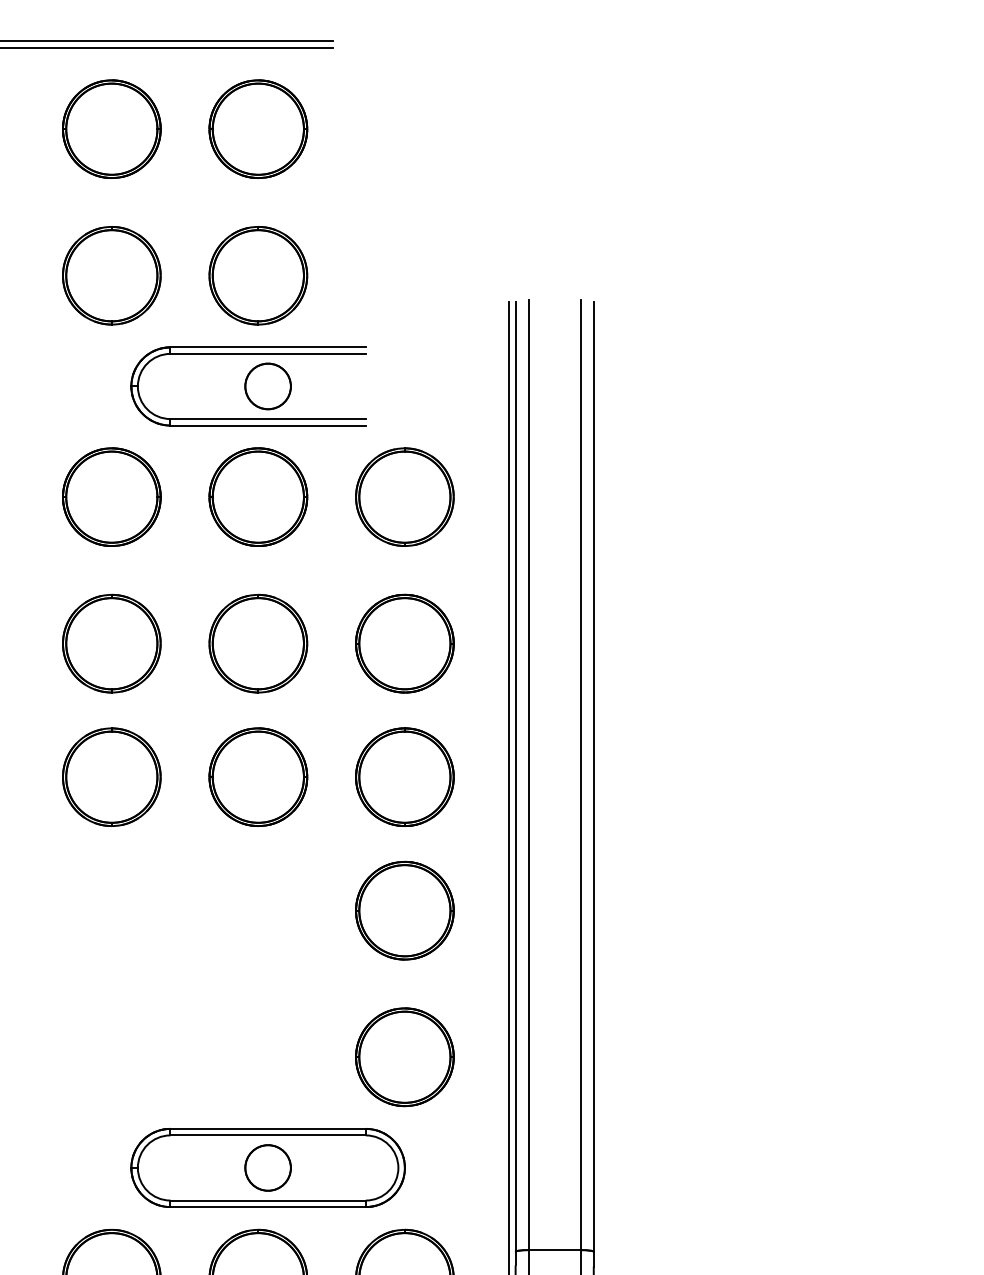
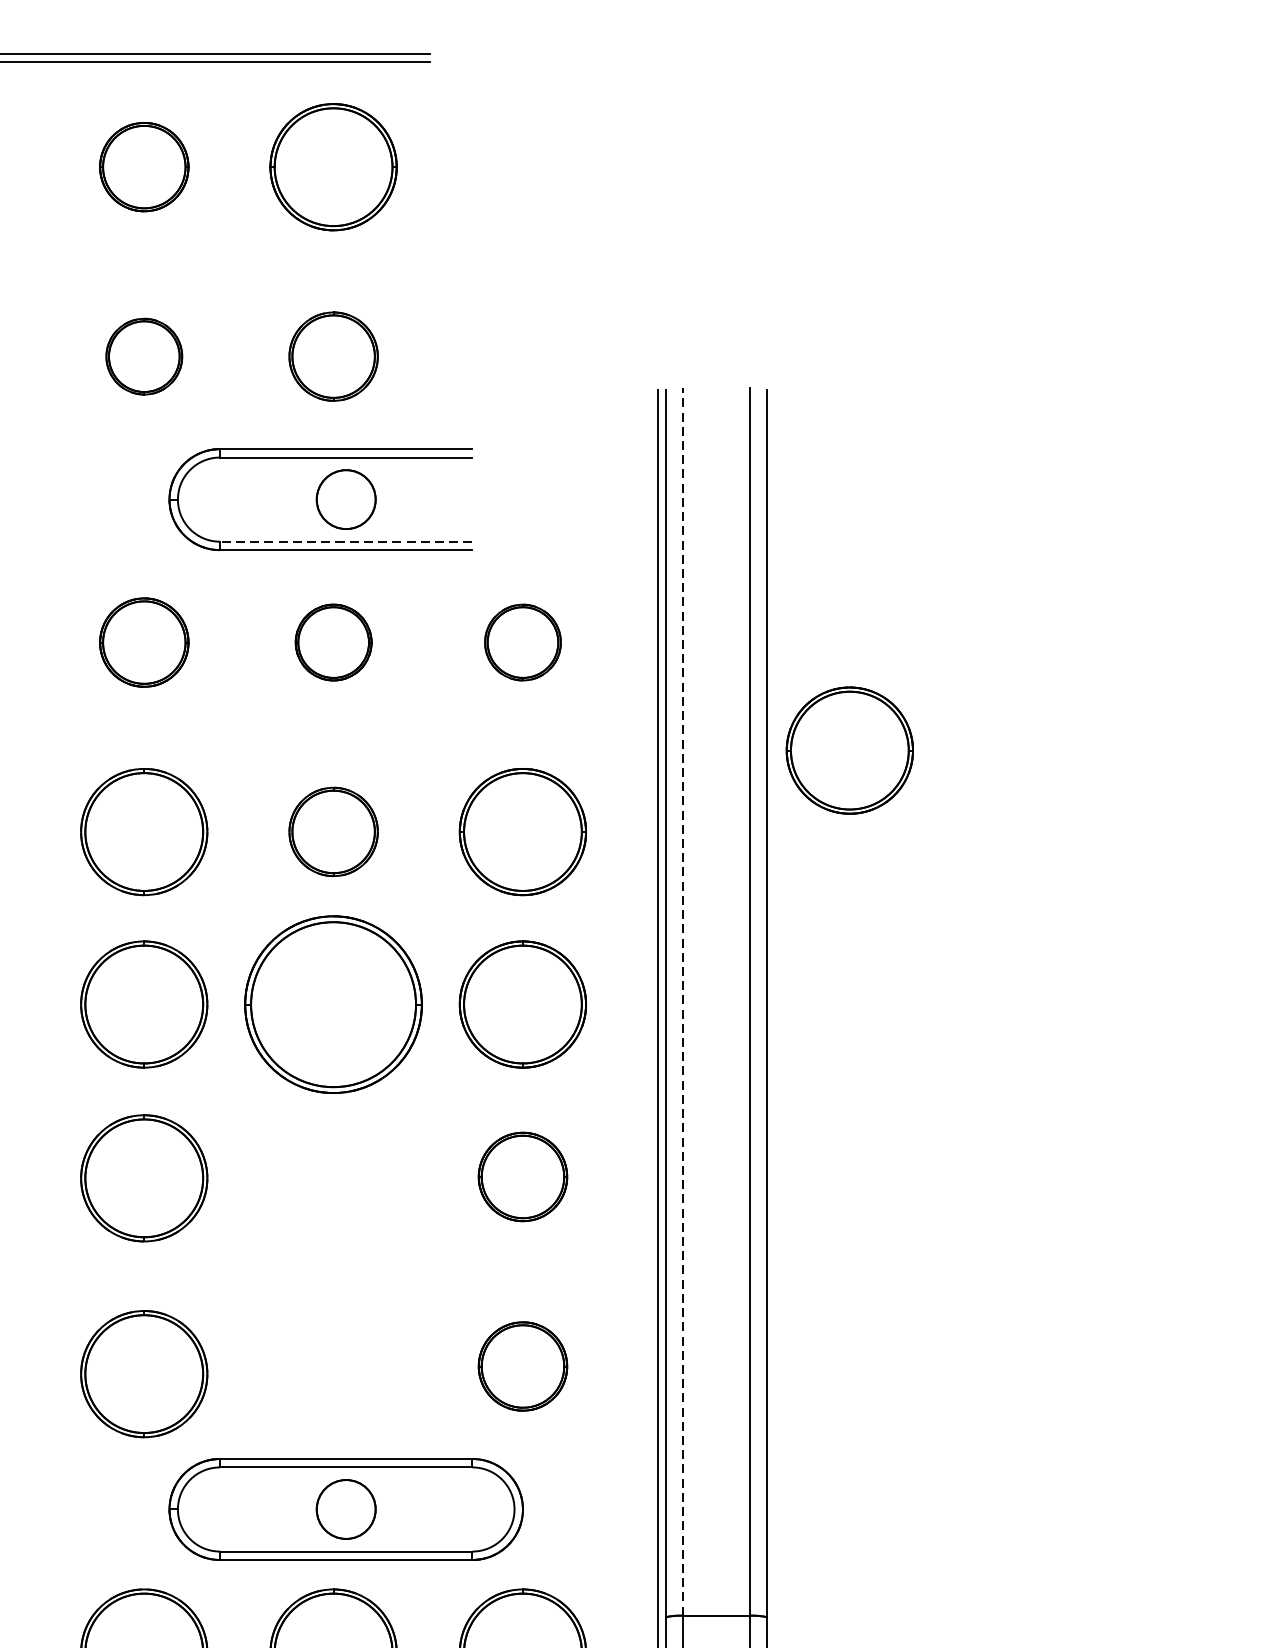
part: (111, 128) -> (143, 166), size x0.7
part: (111, 275) -> (143, 356), size x0.6
part: (258, 275) -> (333, 356), size x0.7
line: (268, 419) -> (346, 542), solid -> dashed
part: (111, 496) -> (143, 641), size x0.7
part: (258, 496) -> (333, 641), size x0.6
part: (404, 496) -> (522, 641), size x0.6
part: (657, 580) -> (849, 750), added
part: (258, 643) -> (333, 831), size x0.7
line: (528, 775) -> (682, 1002), solid -> dashed
part: (258, 776) -> (333, 1003), size x1.4
part: (404, 910) -> (522, 1176), size x0.7
part: (111, 911) -> (143, 1178), added
part: (404, 1057) -> (522, 1366), size x0.7
part: (111, 1062) -> (143, 1373), added

